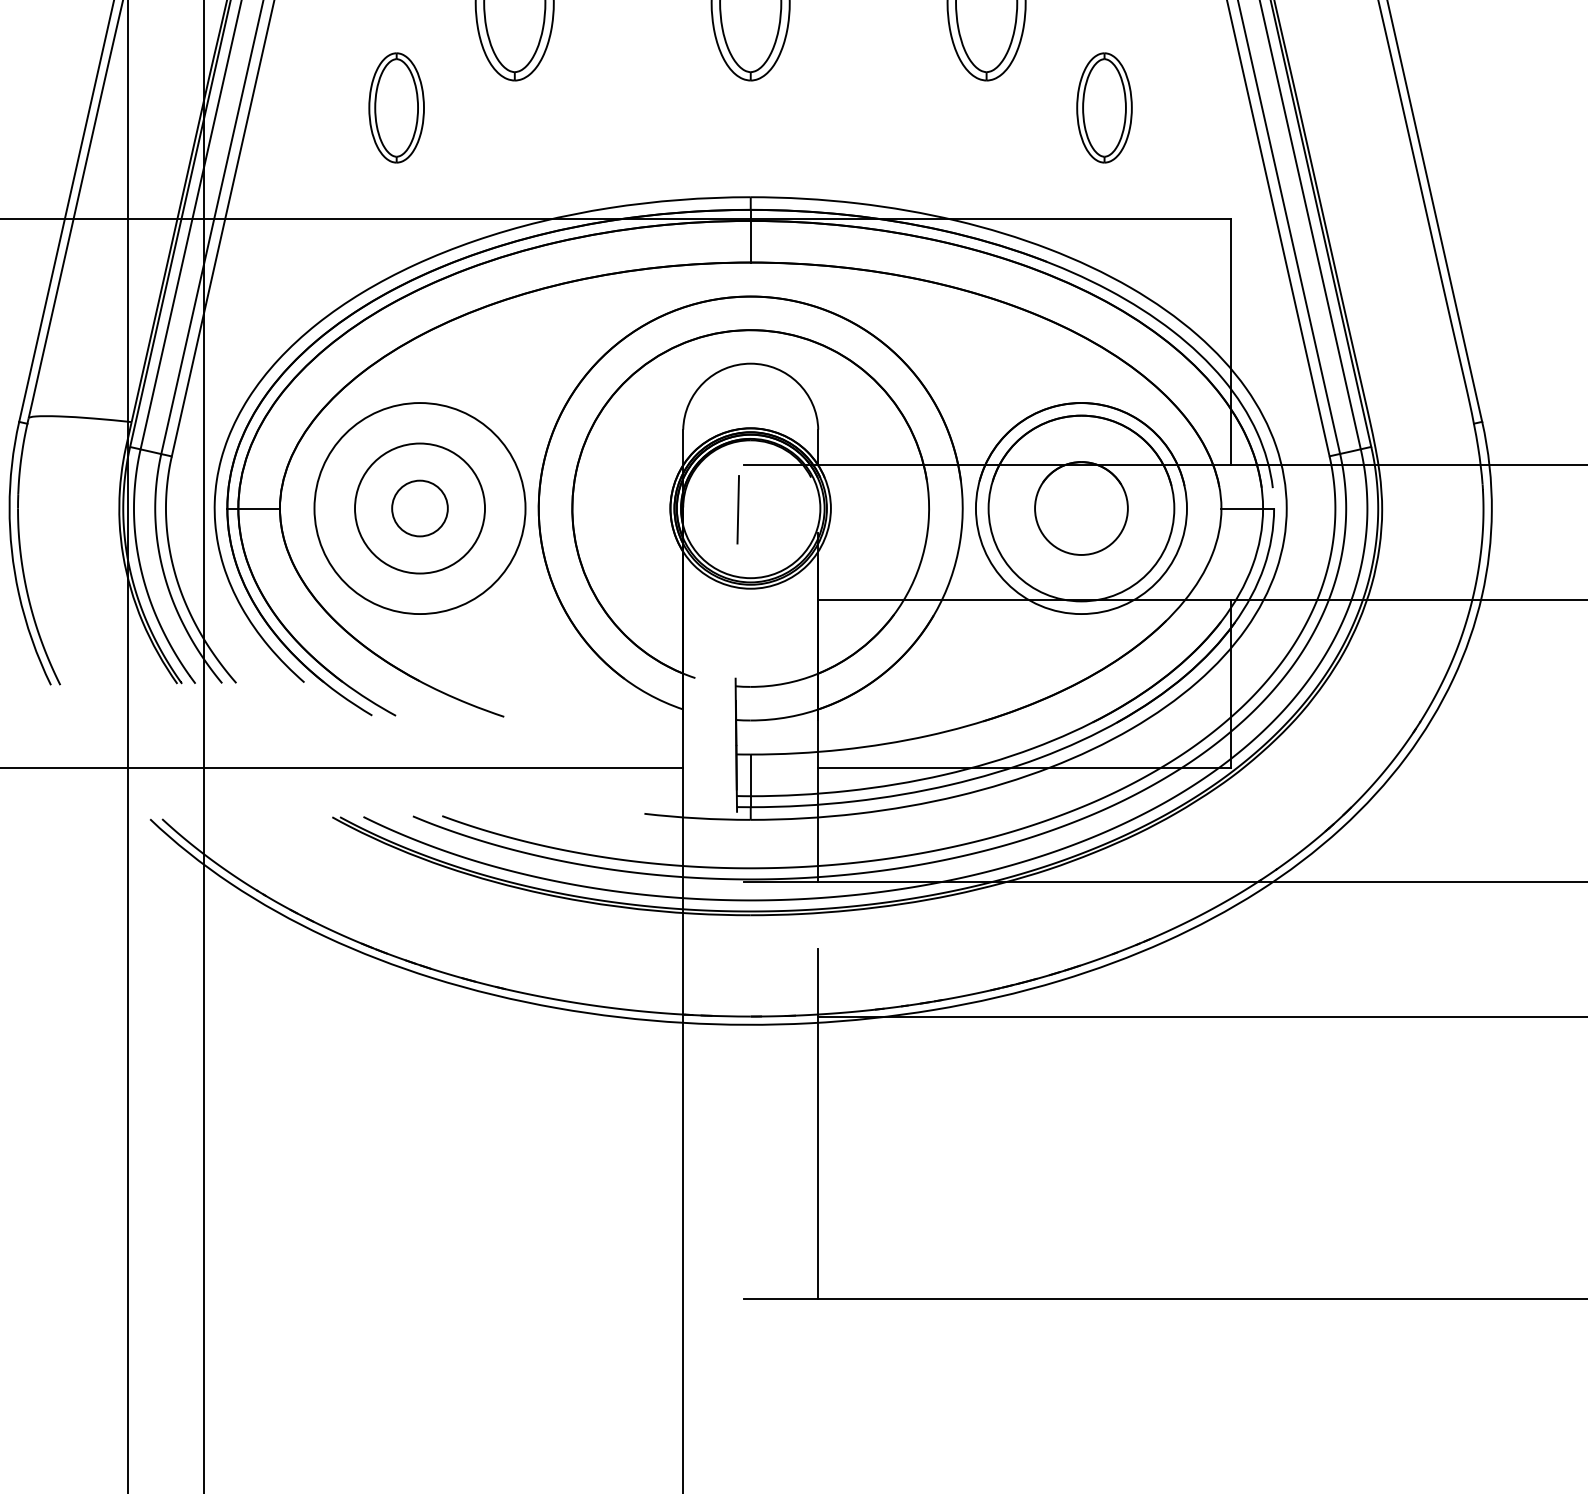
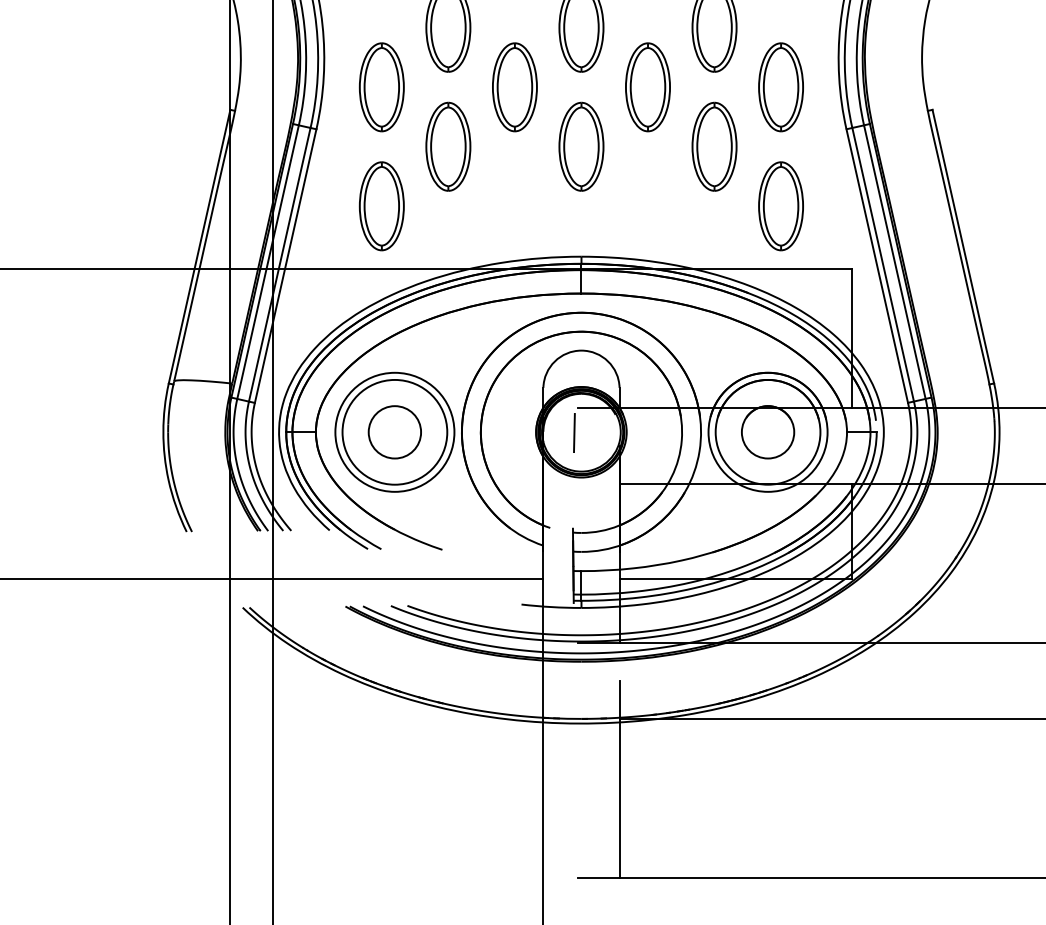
part: (396, 108) -> (381, 206), size x1.43
part: (1103, 108) -> (780, 206), size x1.43
circle: (419, 507) -> (394, 431), size x1.43
circle: (419, 508) -> (394, 432), size x1.67

